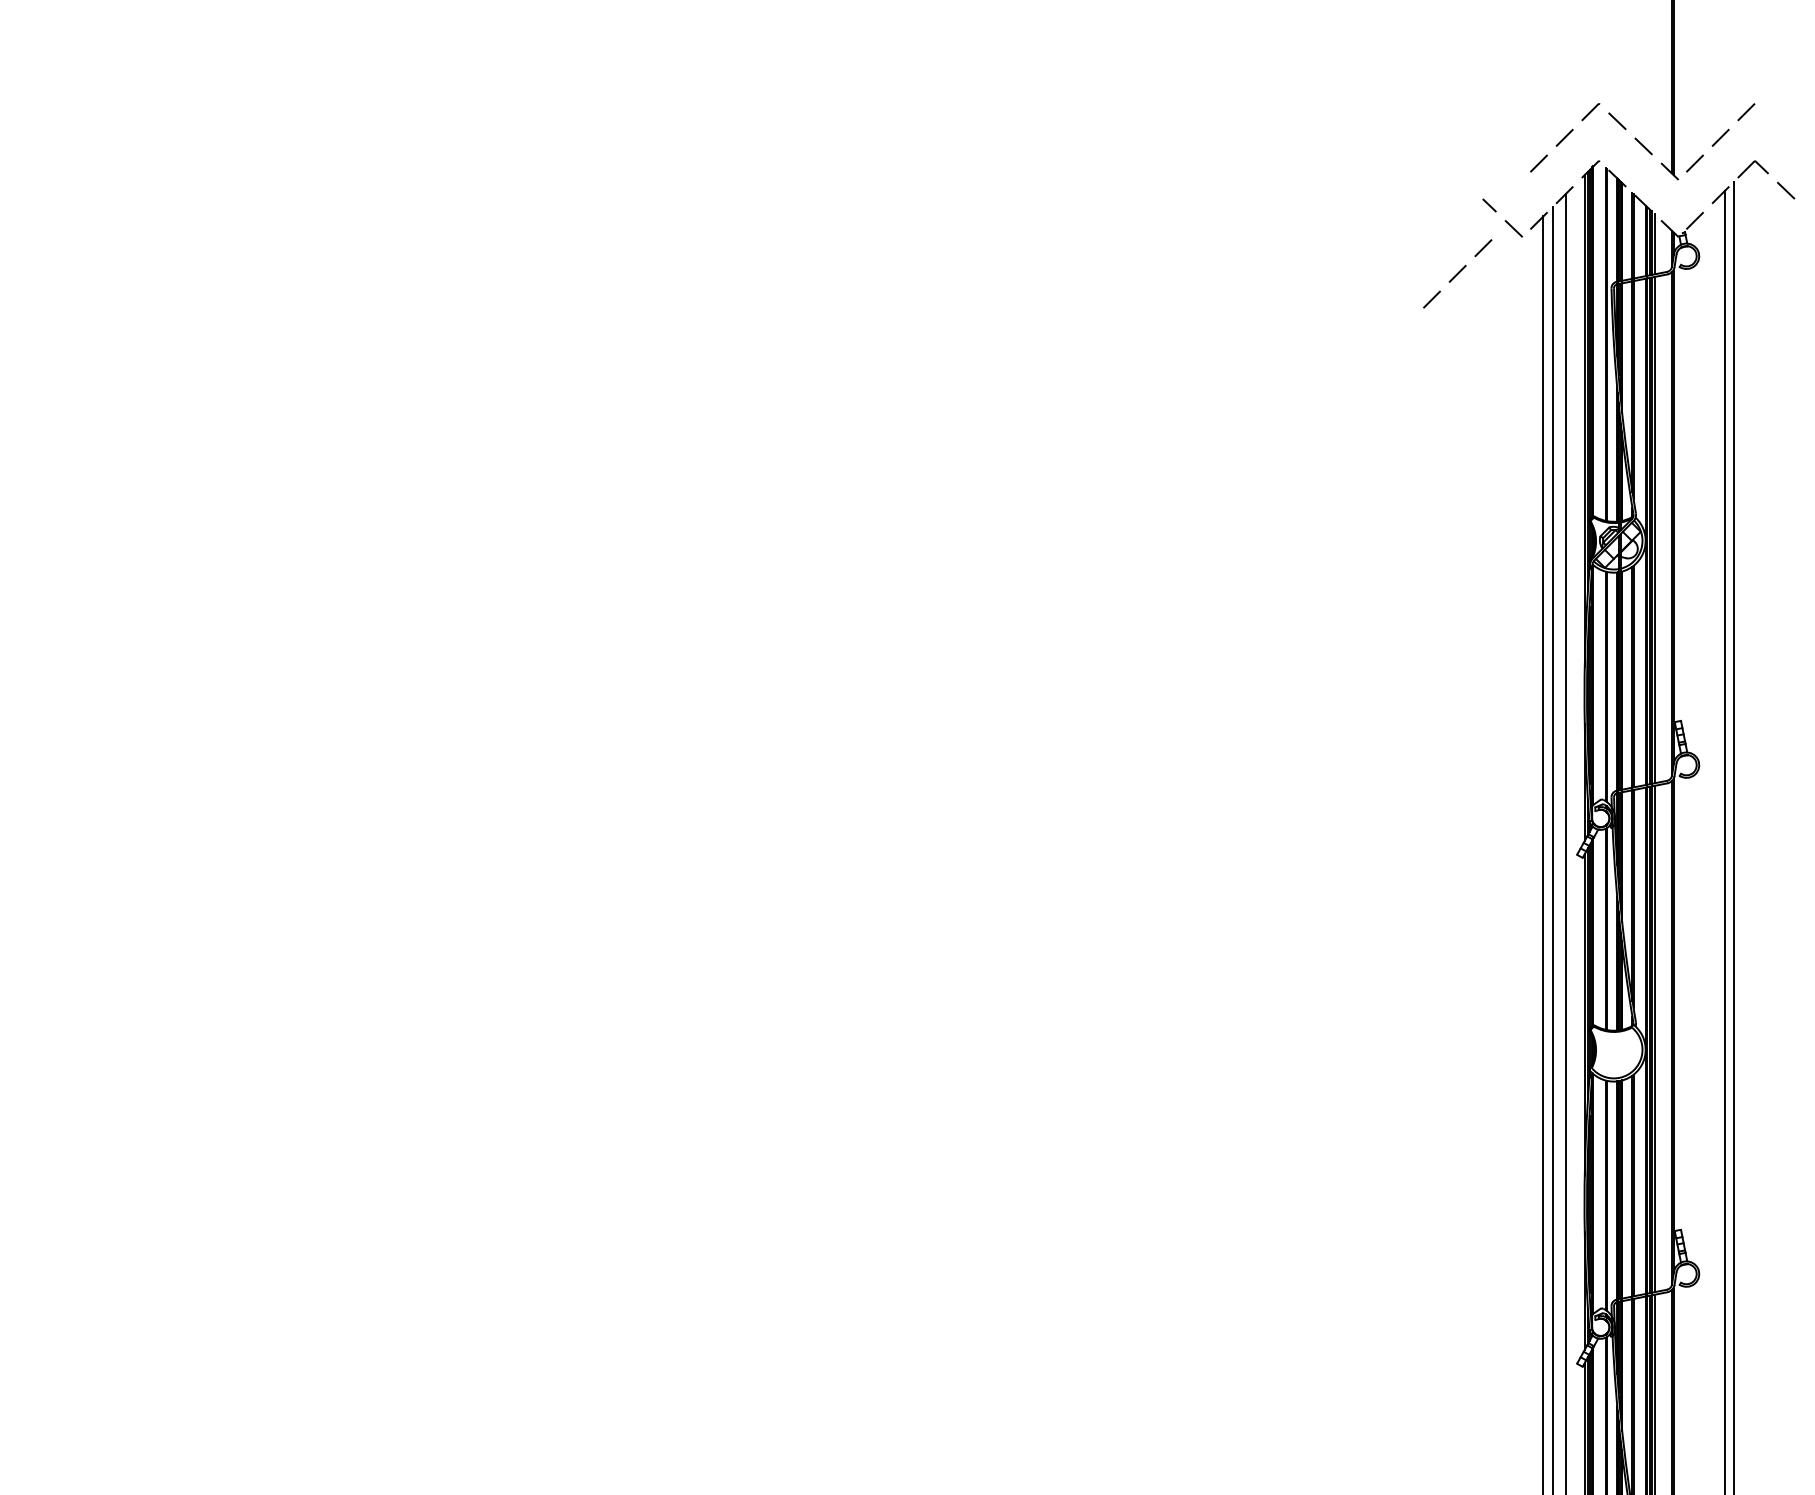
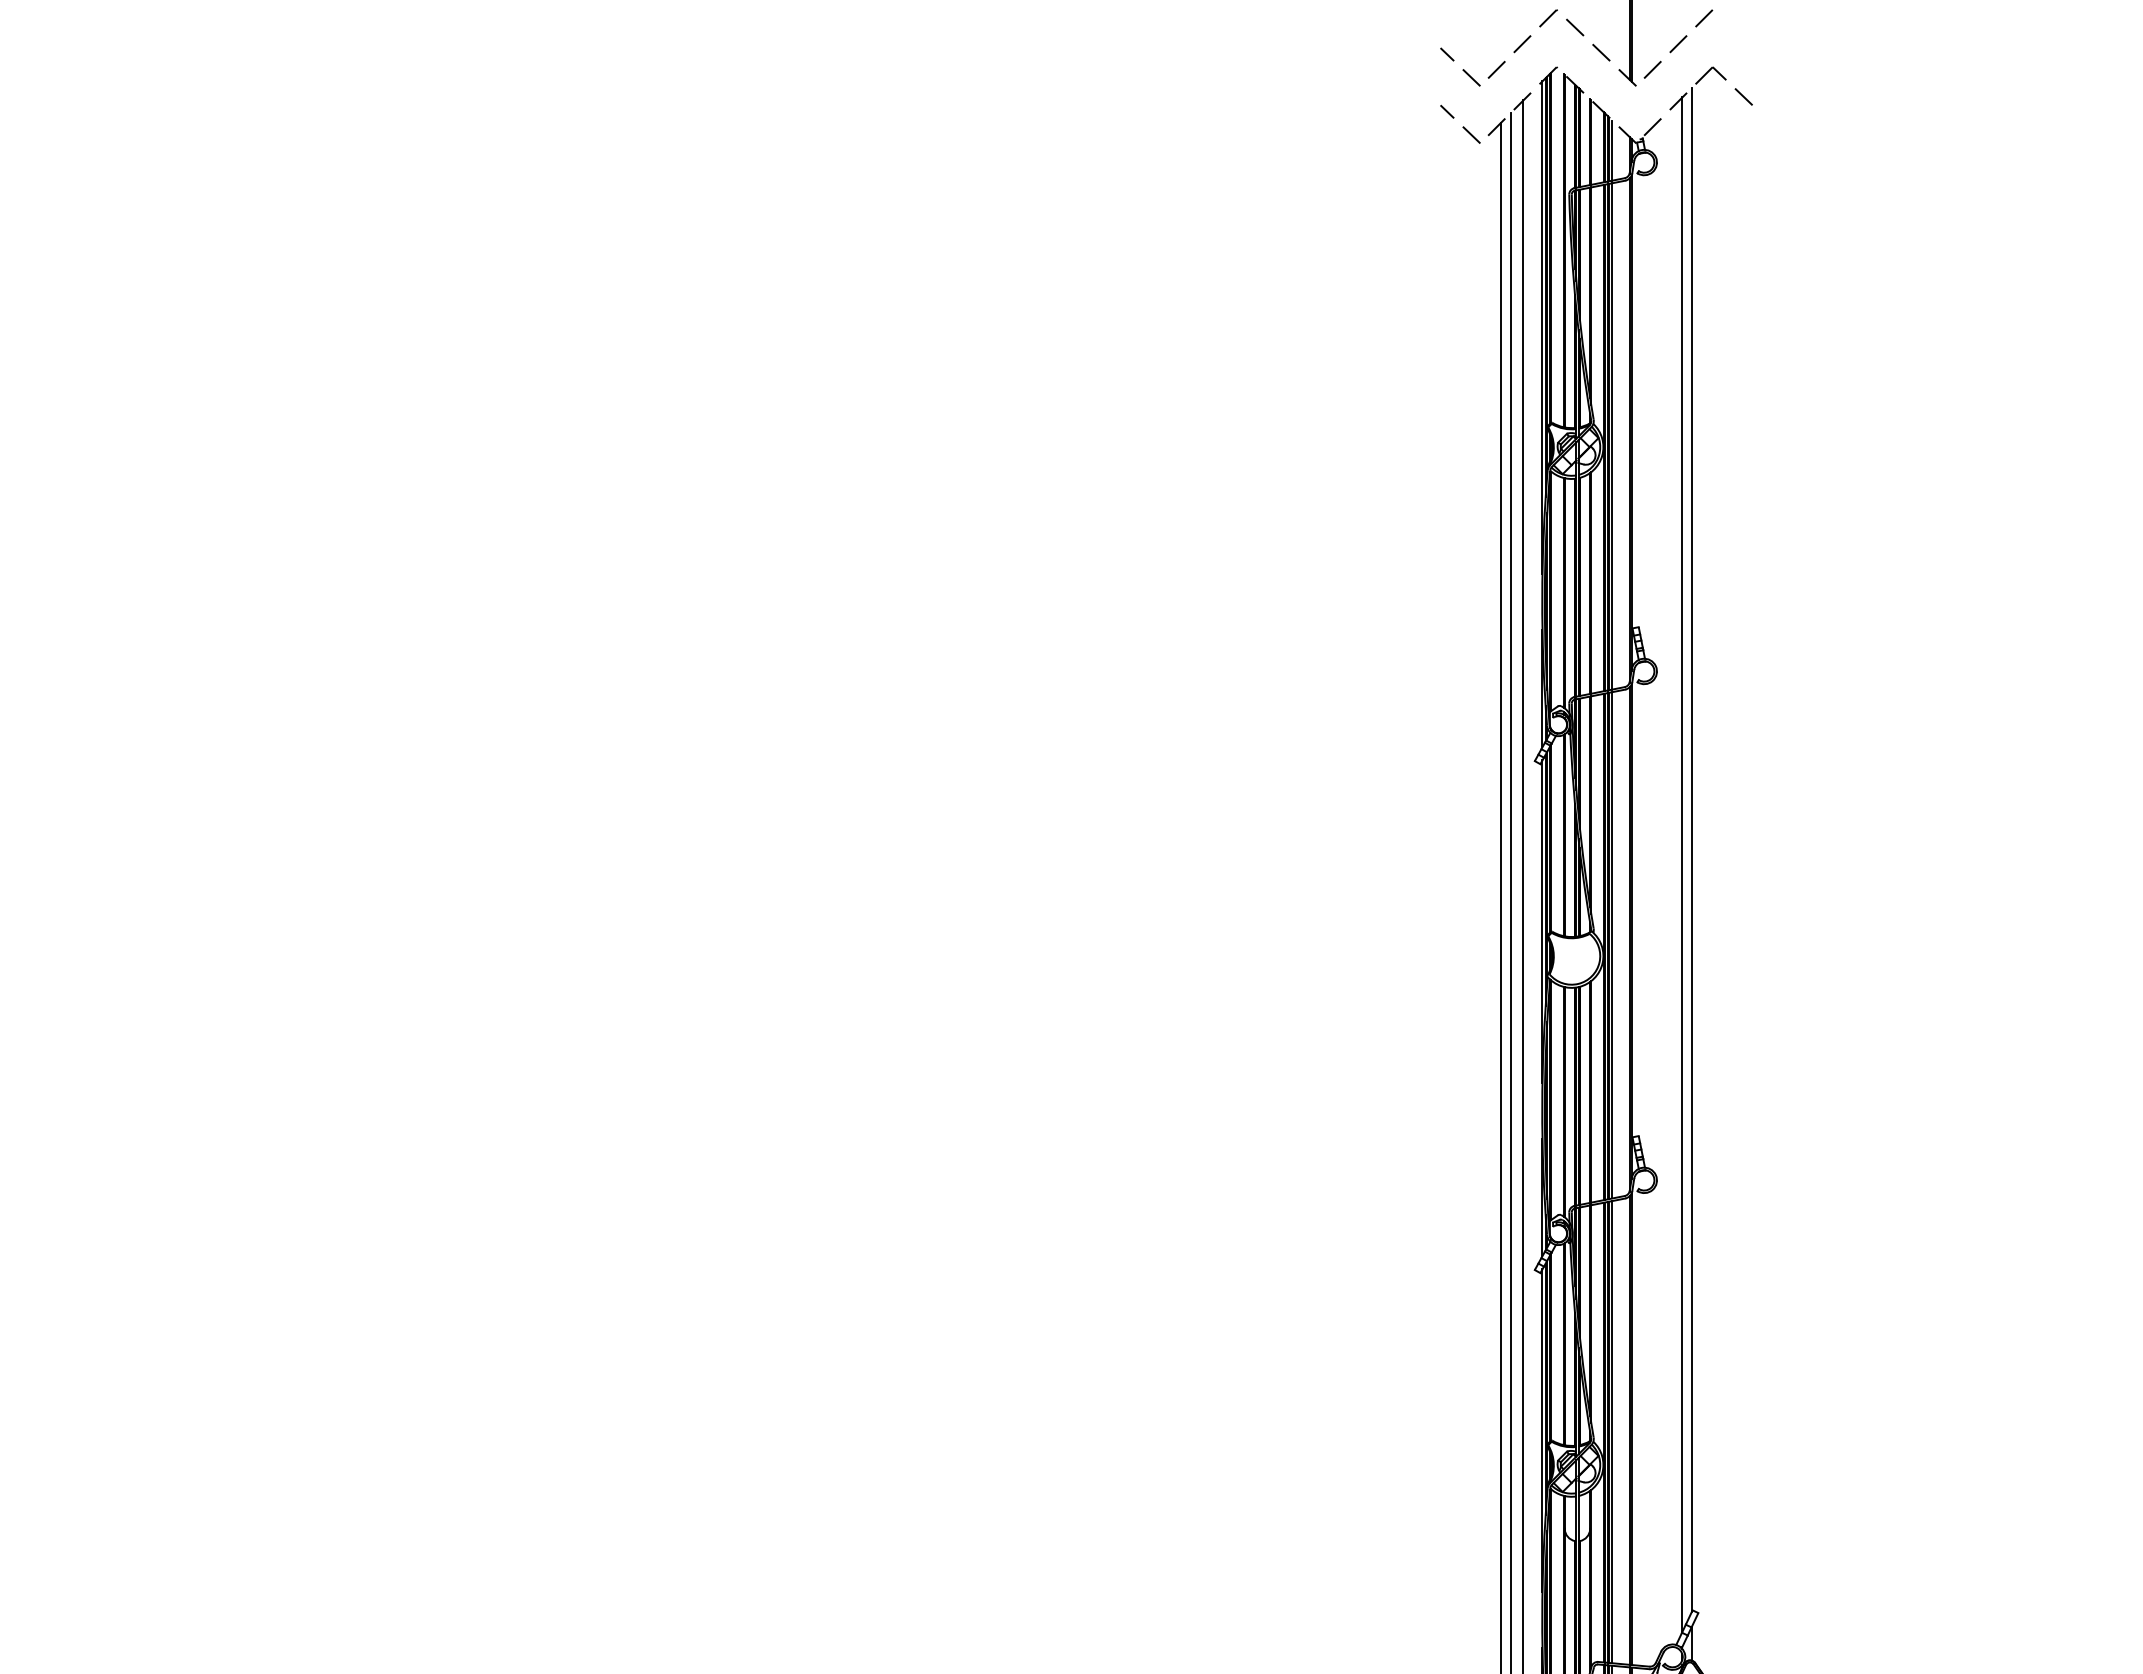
line: (1504, 163) -> (1462, 69), added
line: (1457, 273) -> (1415, 179), removed

